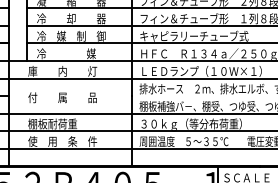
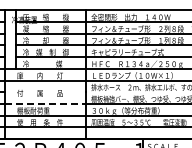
line: (70, 112) -> (45, 103), solid -> dashed

